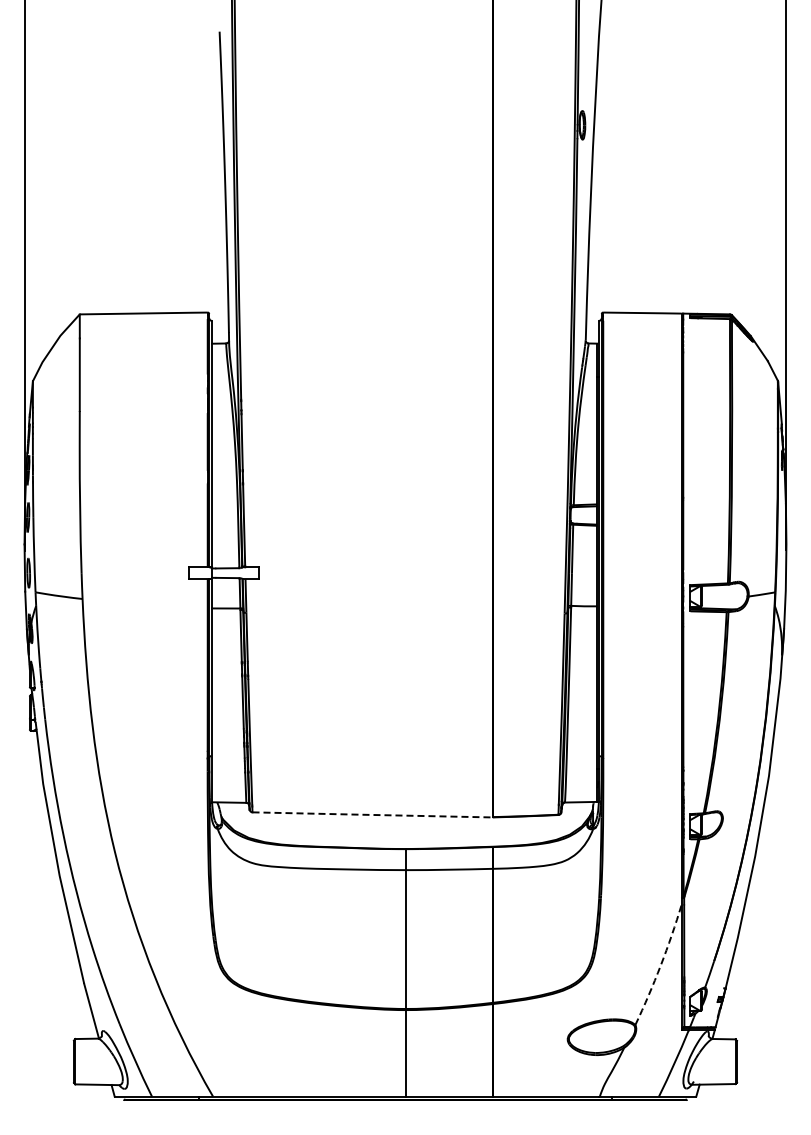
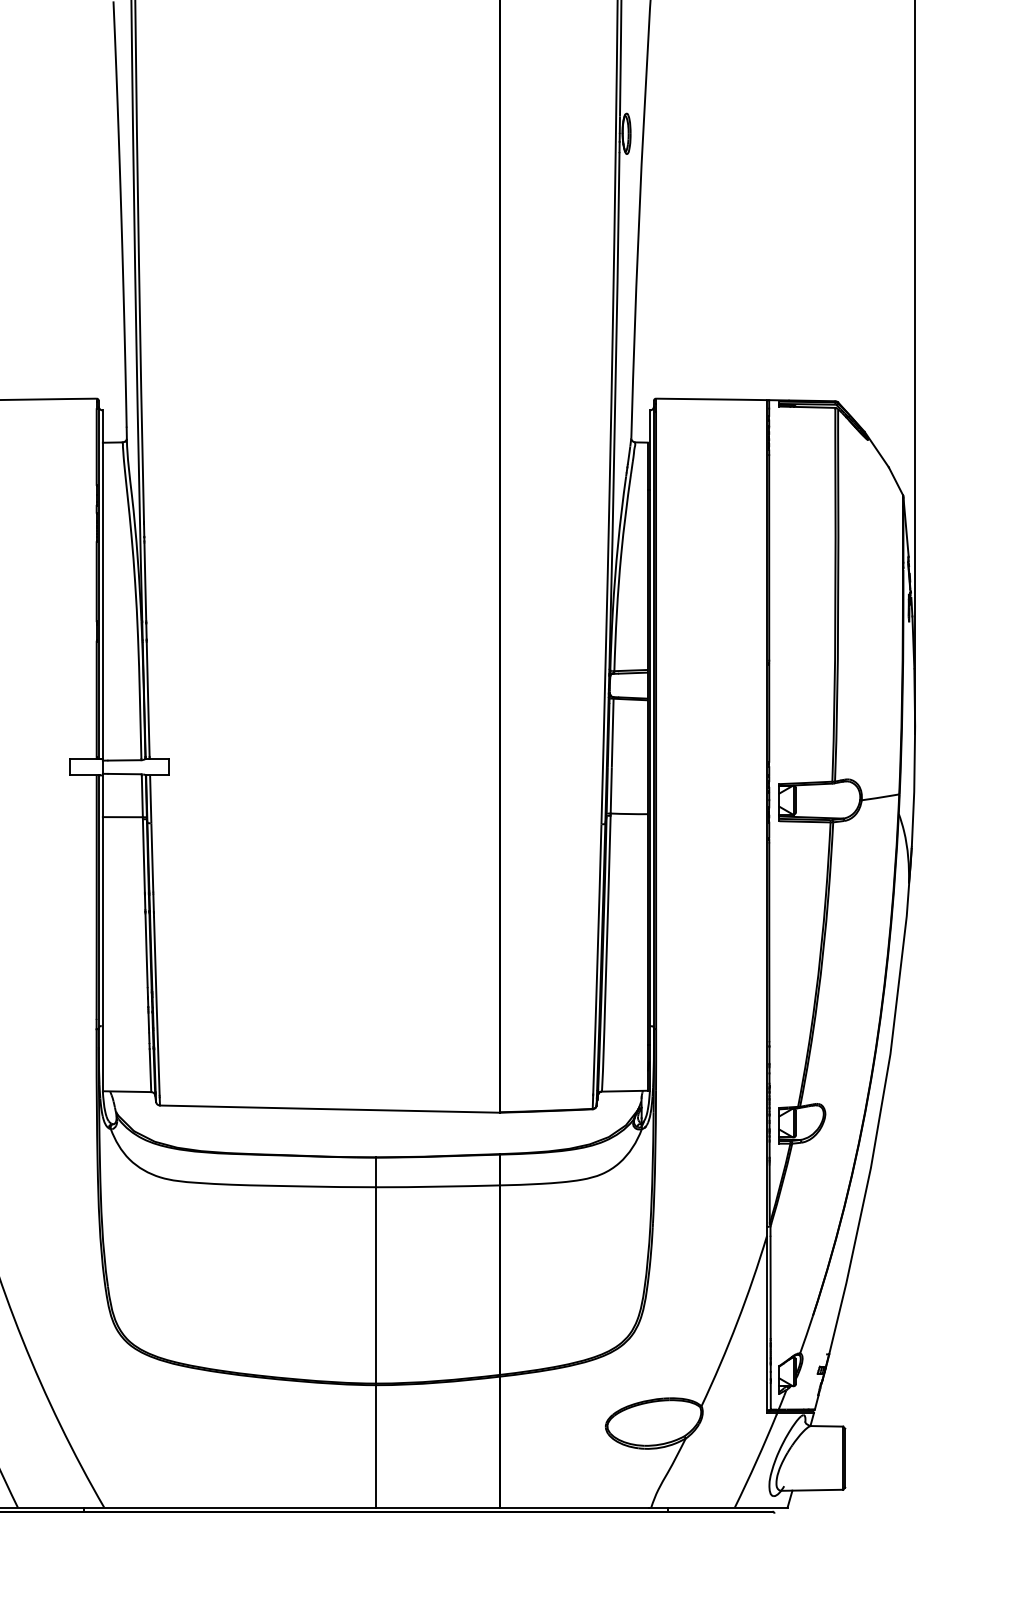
line: (372, 814) -> (329, 1108), dashed -> solid
arc: (660, 965) -> (737, 1322), dashed -> solid

